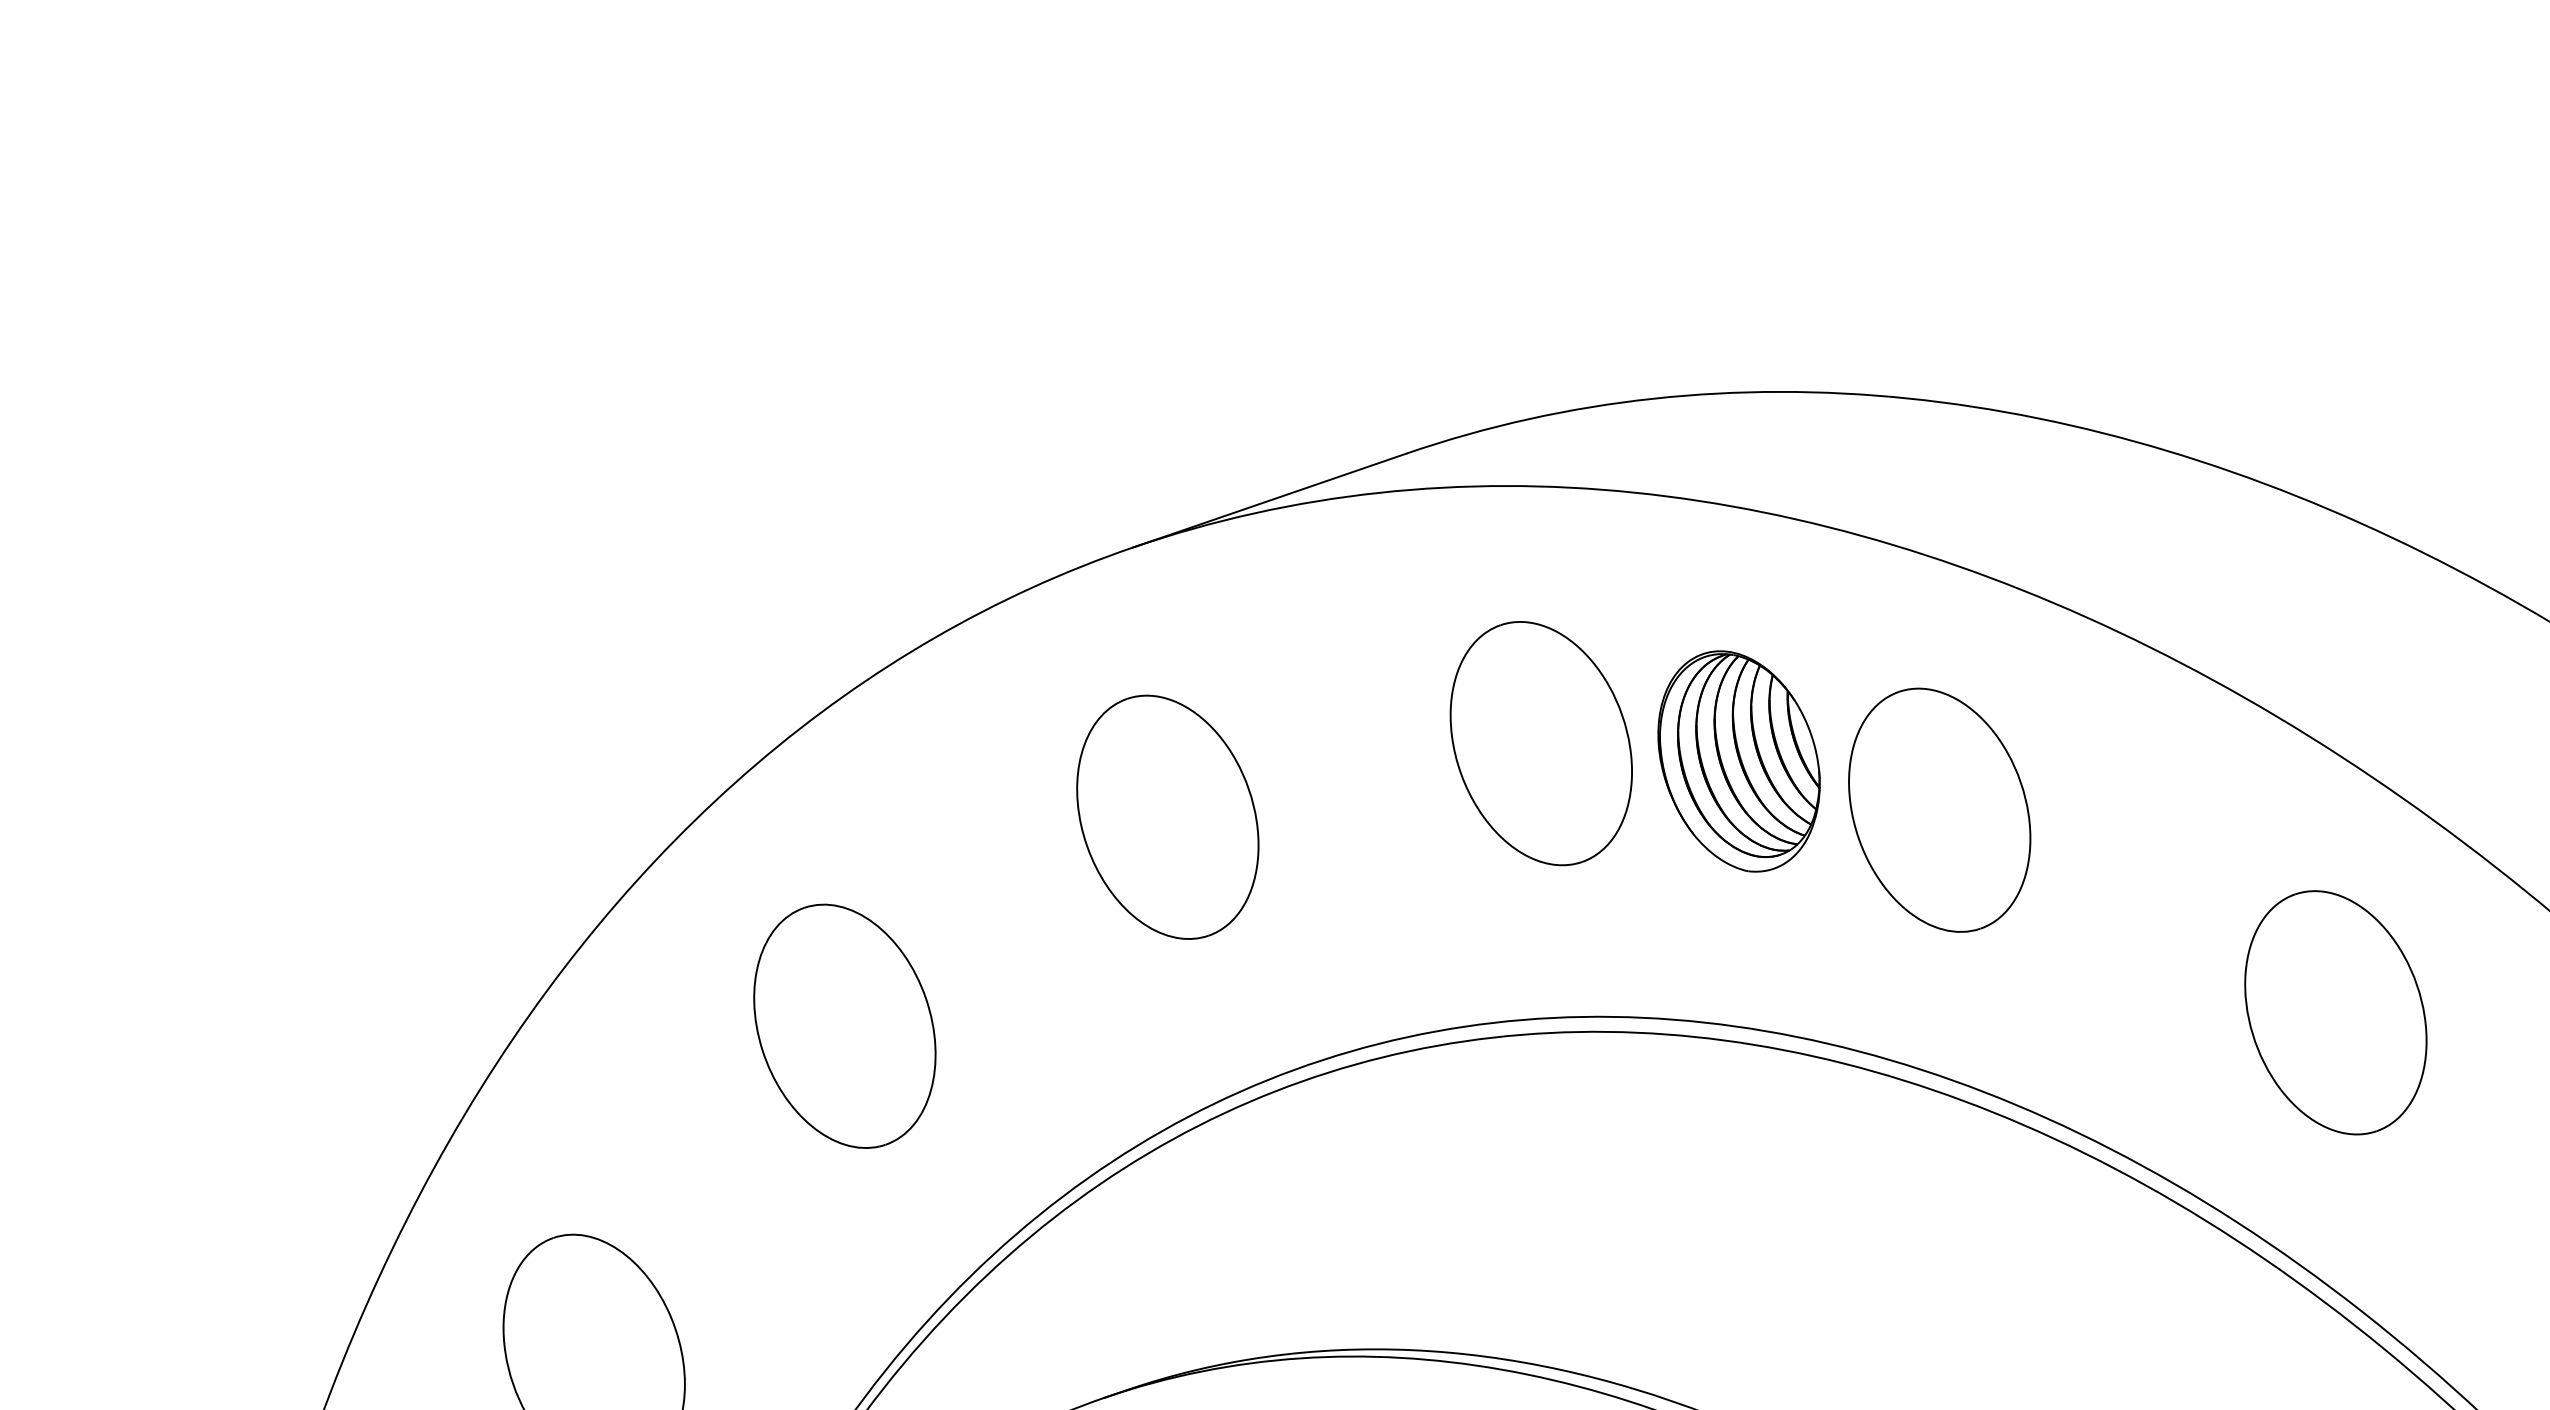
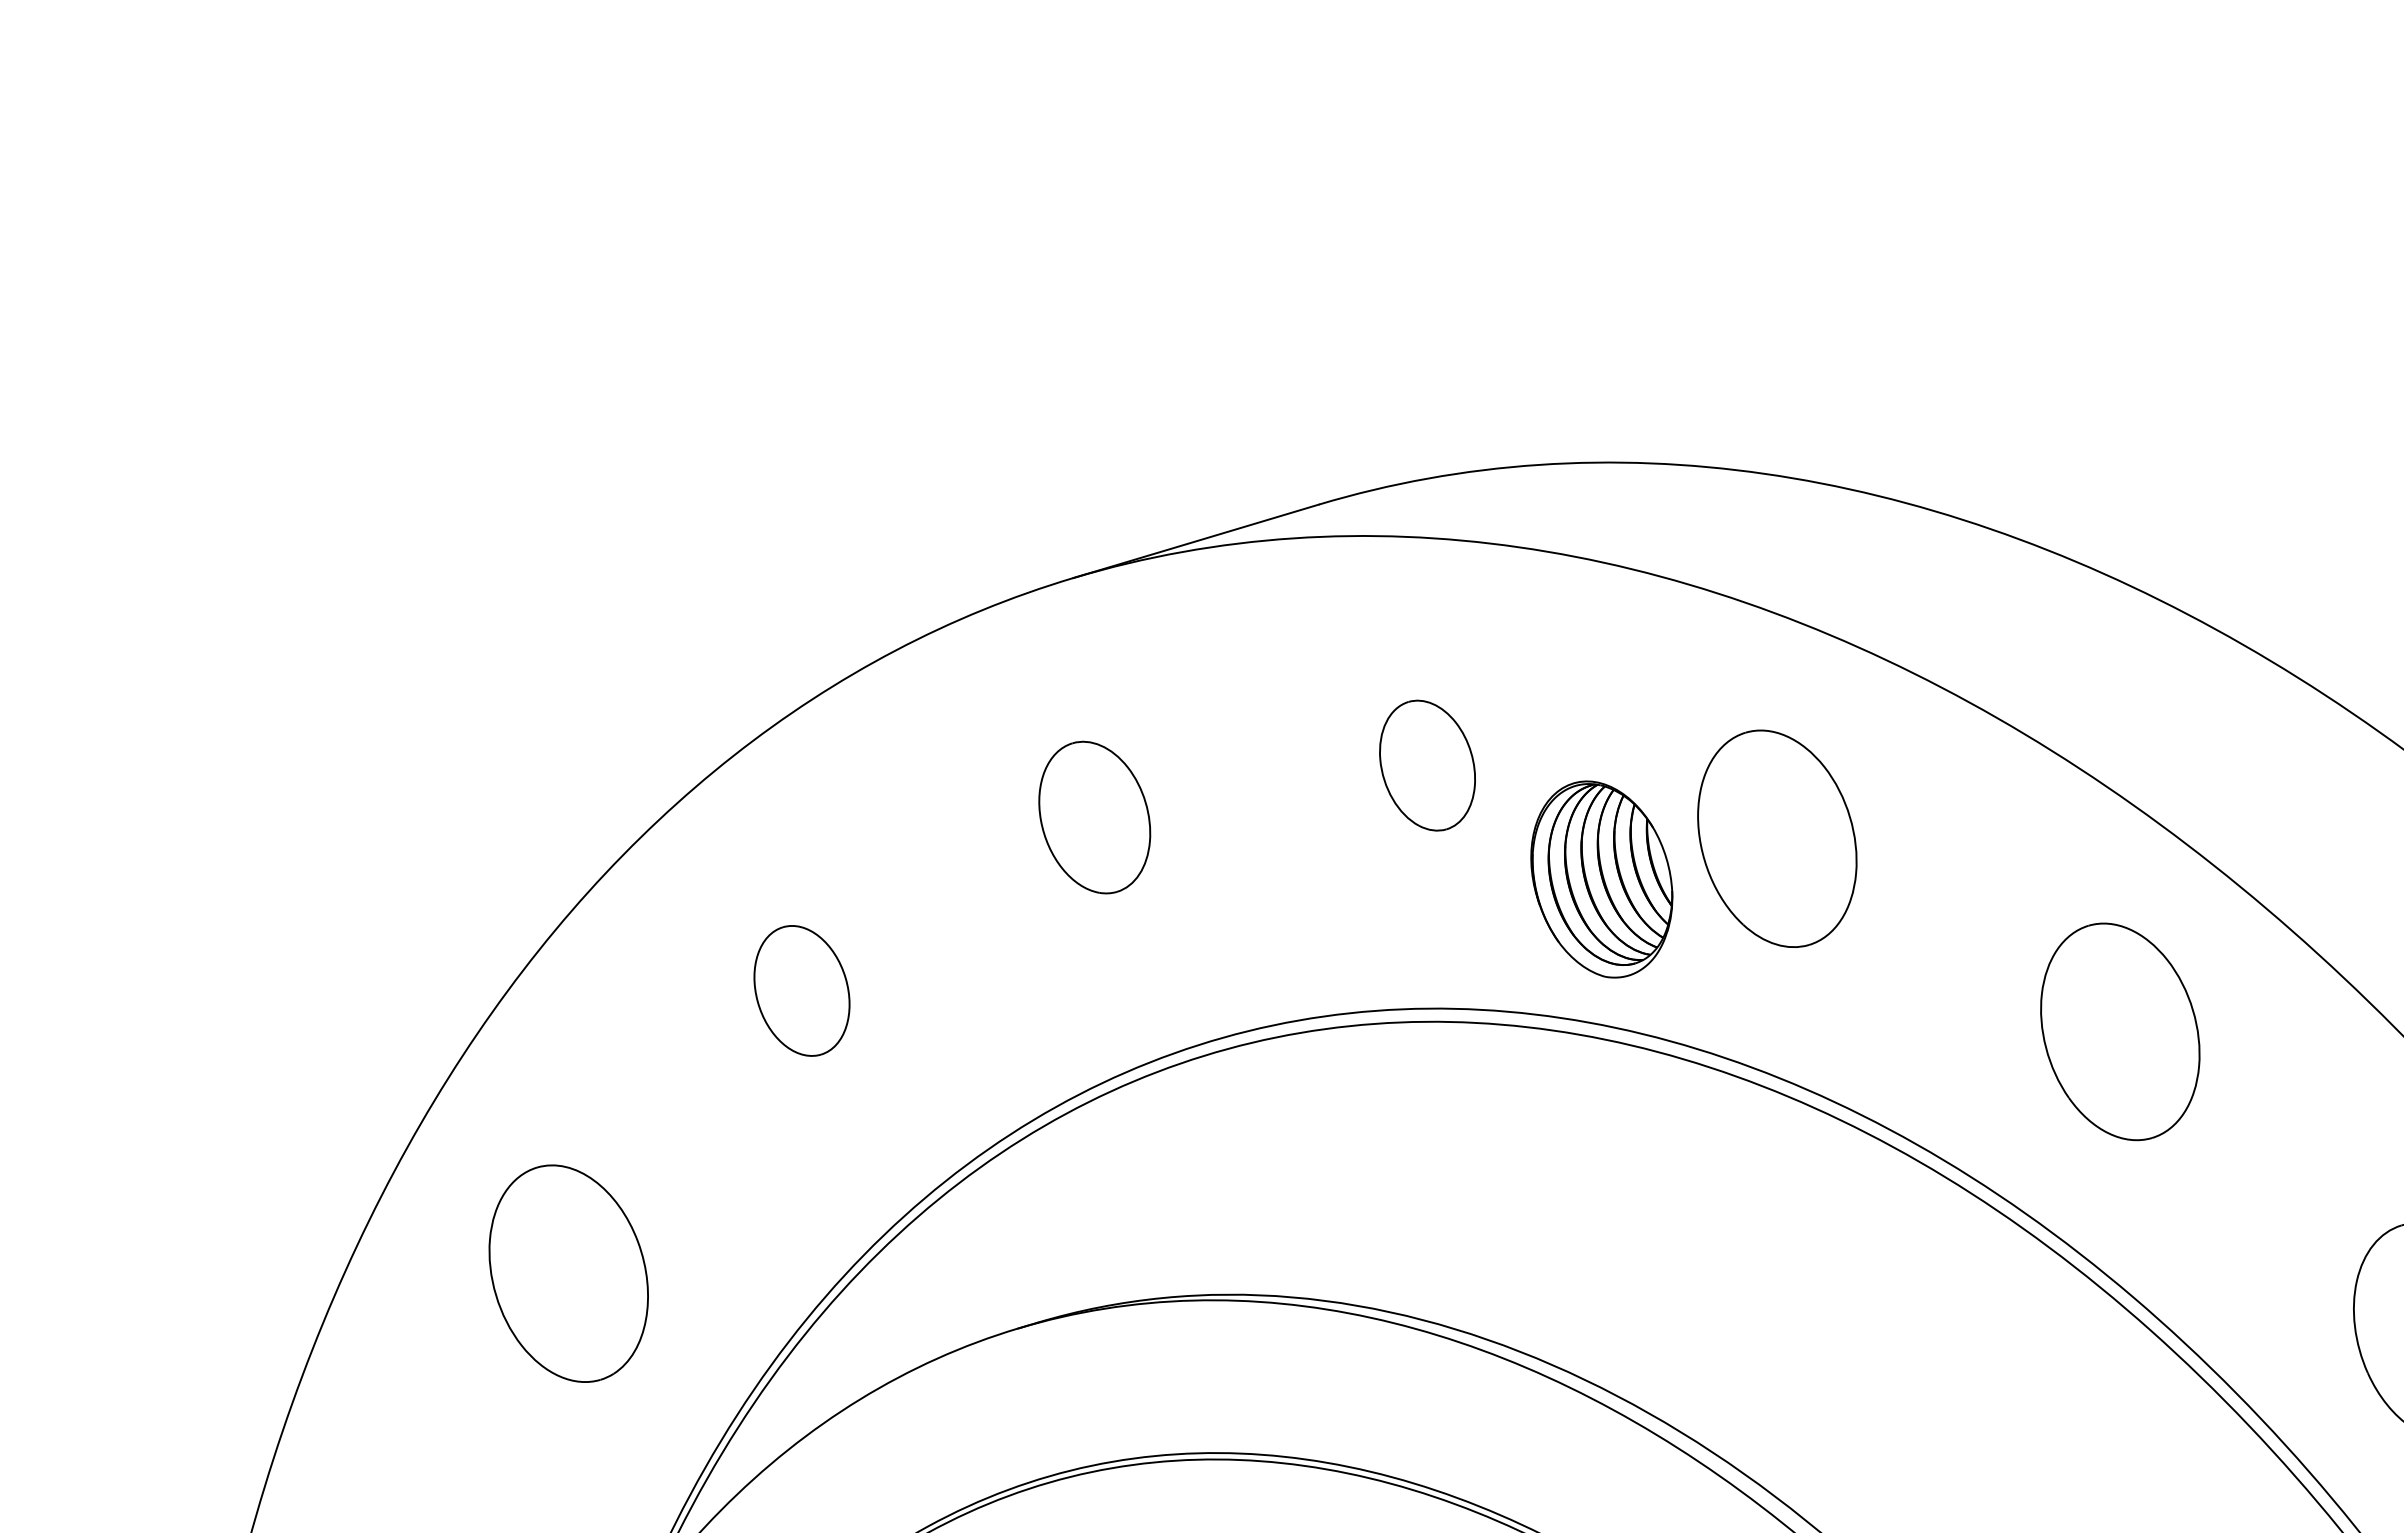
part: (1541, 743) -> (1427, 765), size x0.6
part: (1738, 761) -> (1601, 879), moved
part: (1167, 817) -> (1094, 817), size x0.7
part: (844, 1025) -> (801, 990), size x0.6

